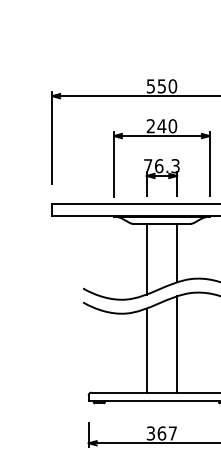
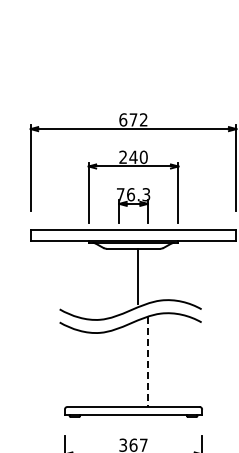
text: (161, 85) -> (133, 119), 550 -> 672
line: (176, 252) -> (137, 275), moved
line: (146, 258) -> (119, 281), removed
line: (176, 345) -> (147, 362), solid -> dashed
line: (146, 350) -> (119, 367), removed

